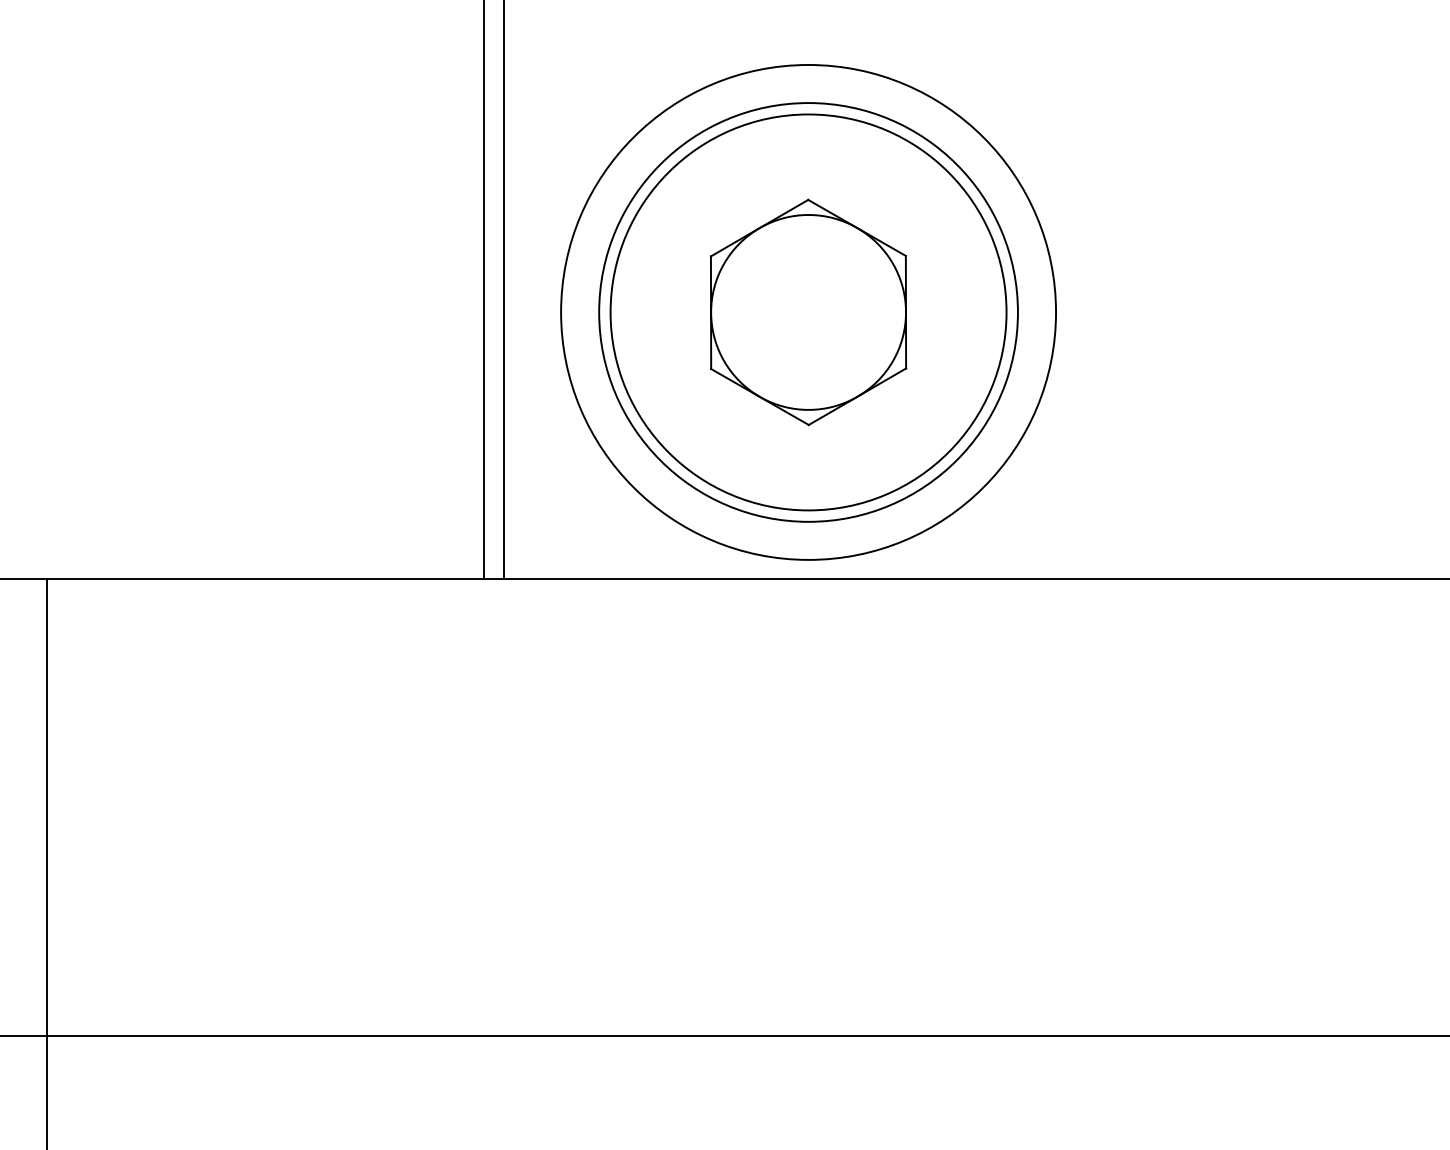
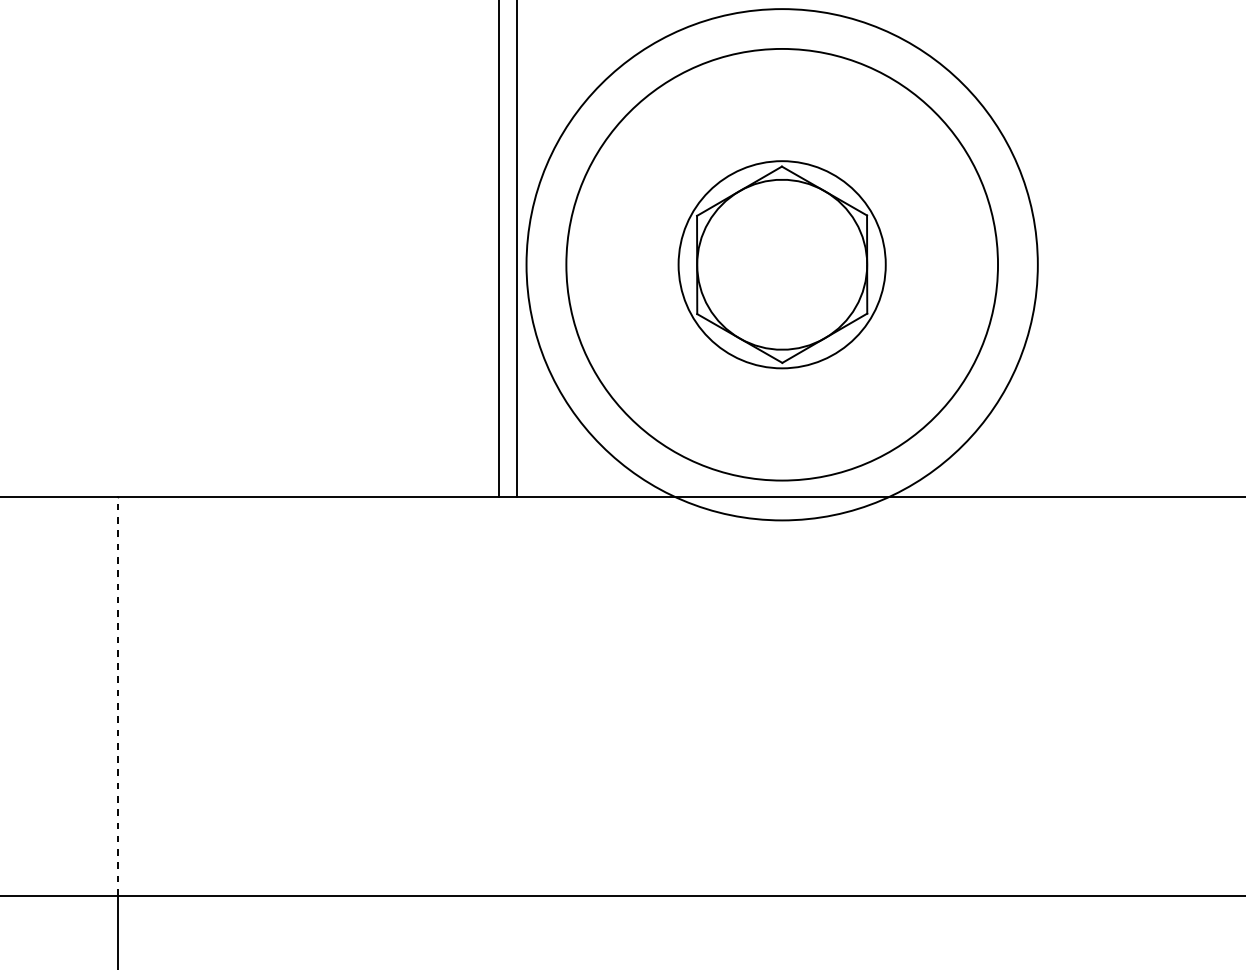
circle: (808, 312) -> (782, 264), size x0.6
circle: (808, 312) -> (782, 264), size x1.4
line: (47, 806) -> (118, 695), solid -> dashed

